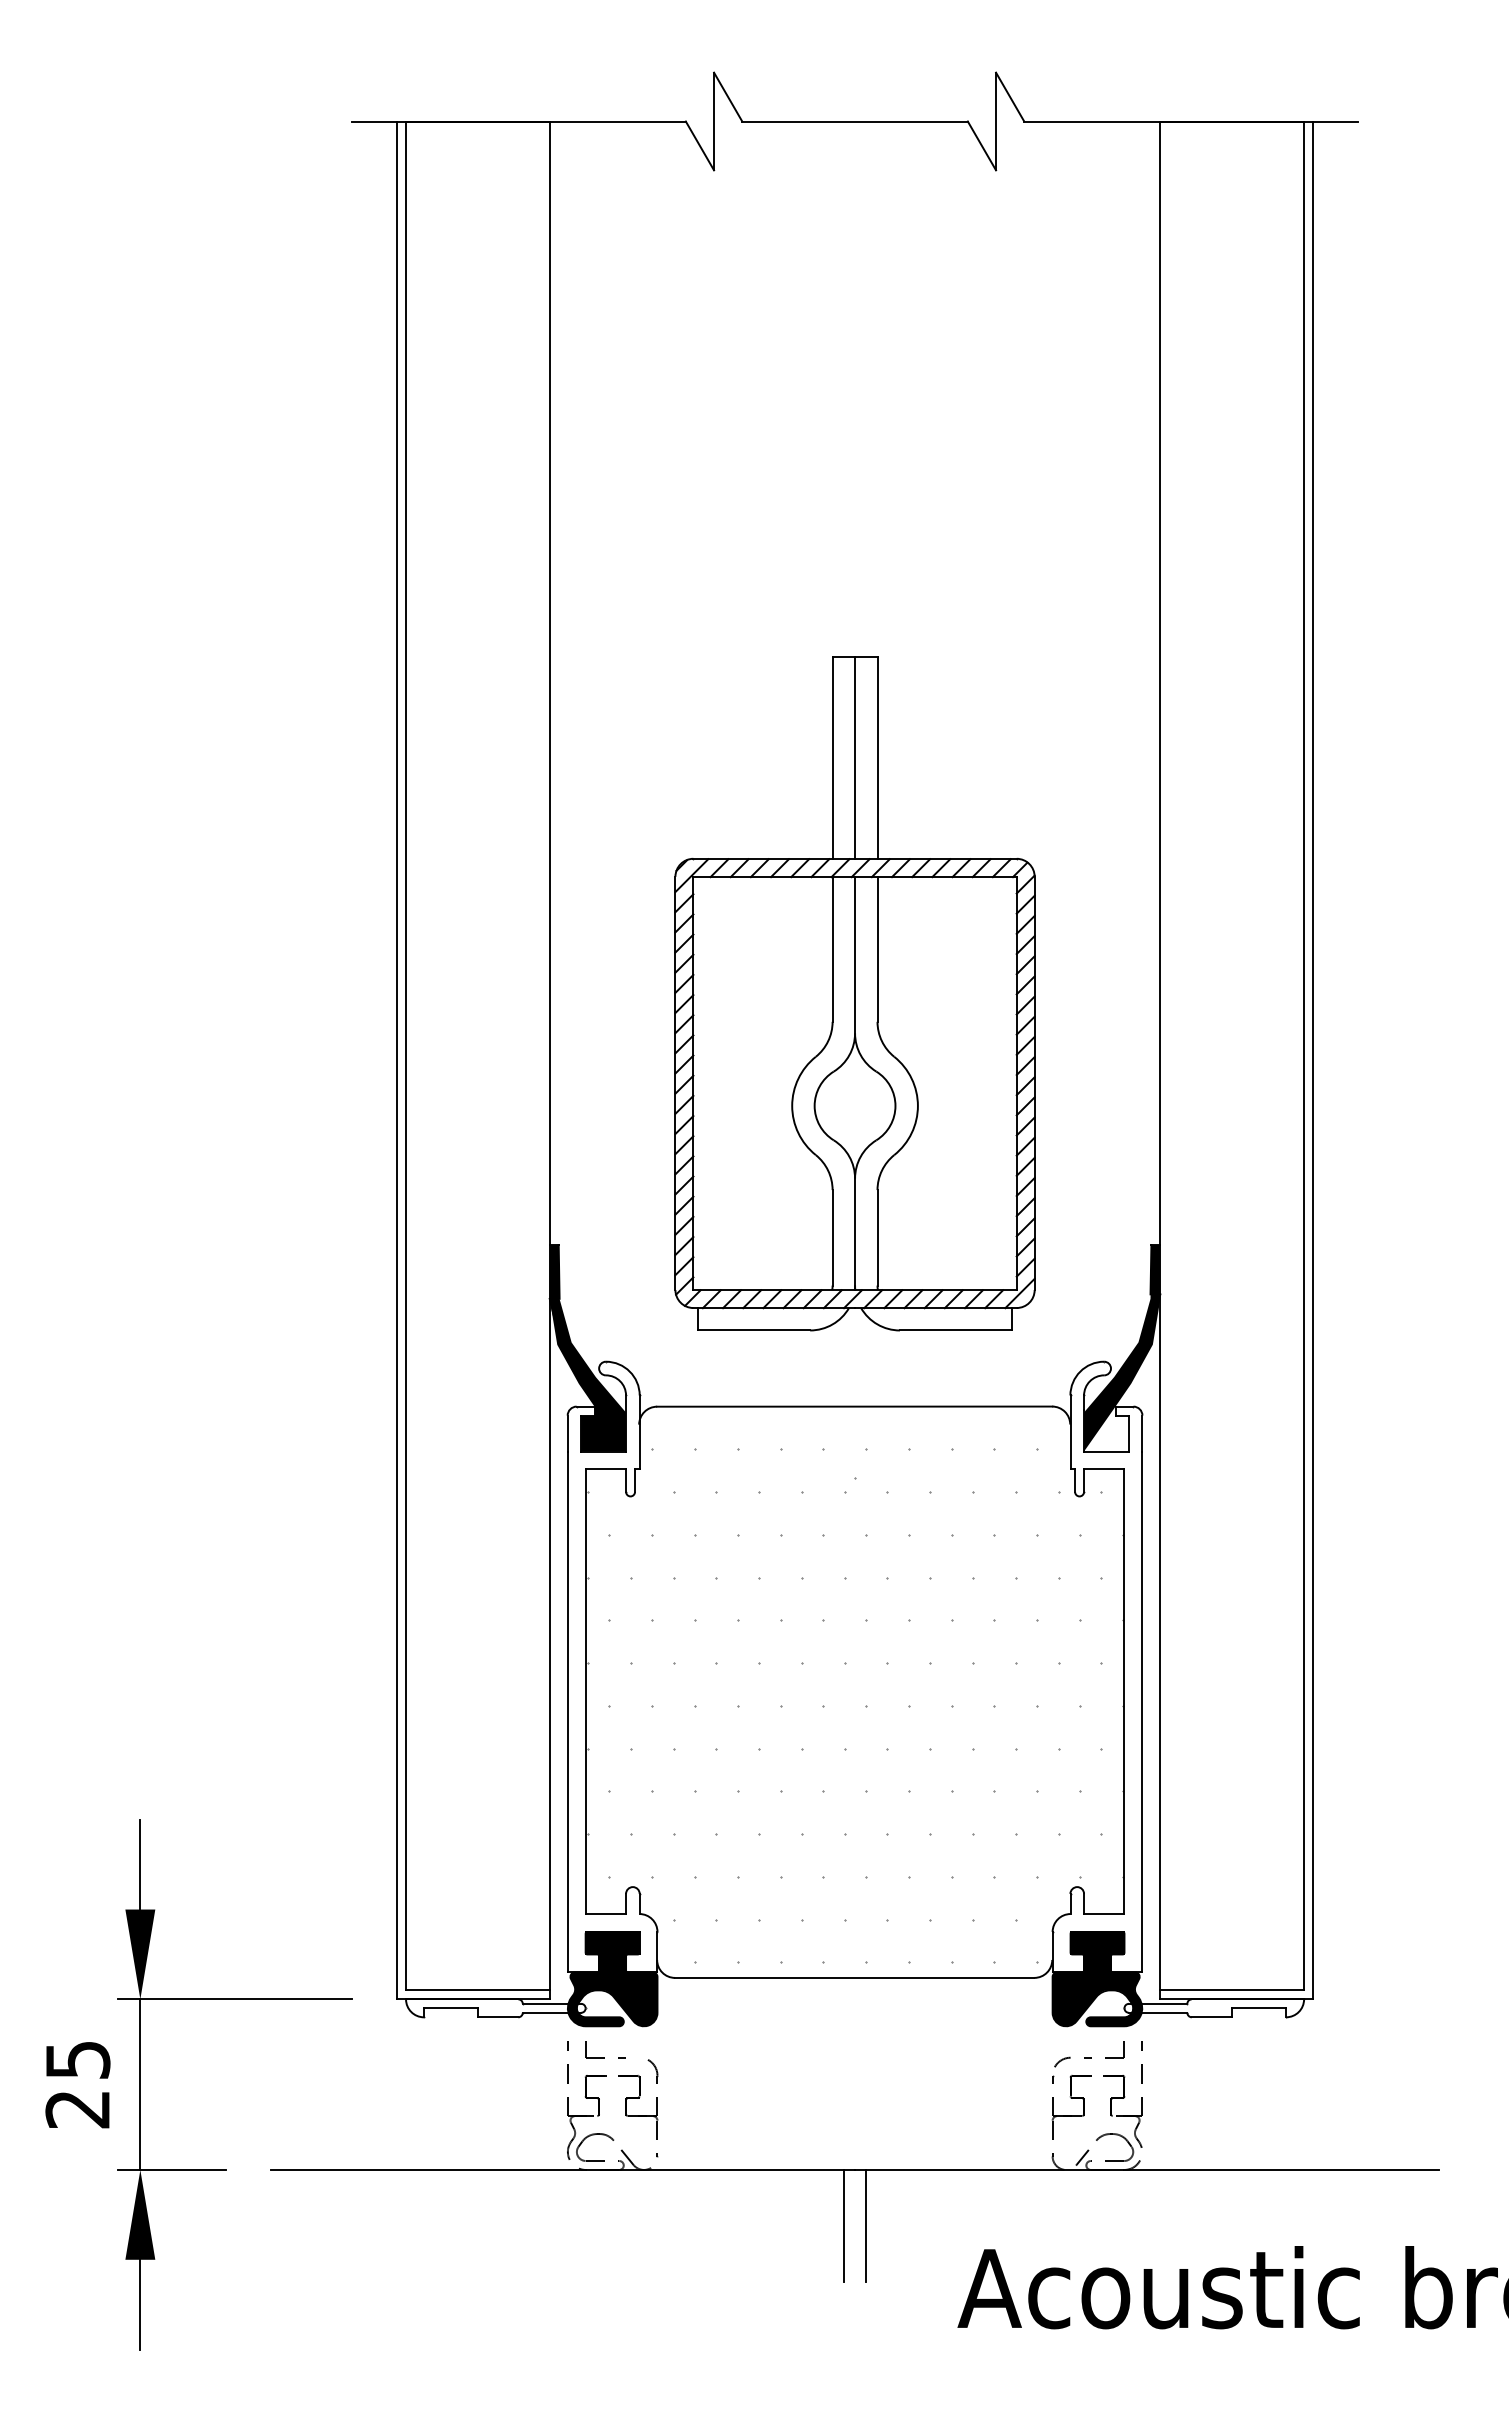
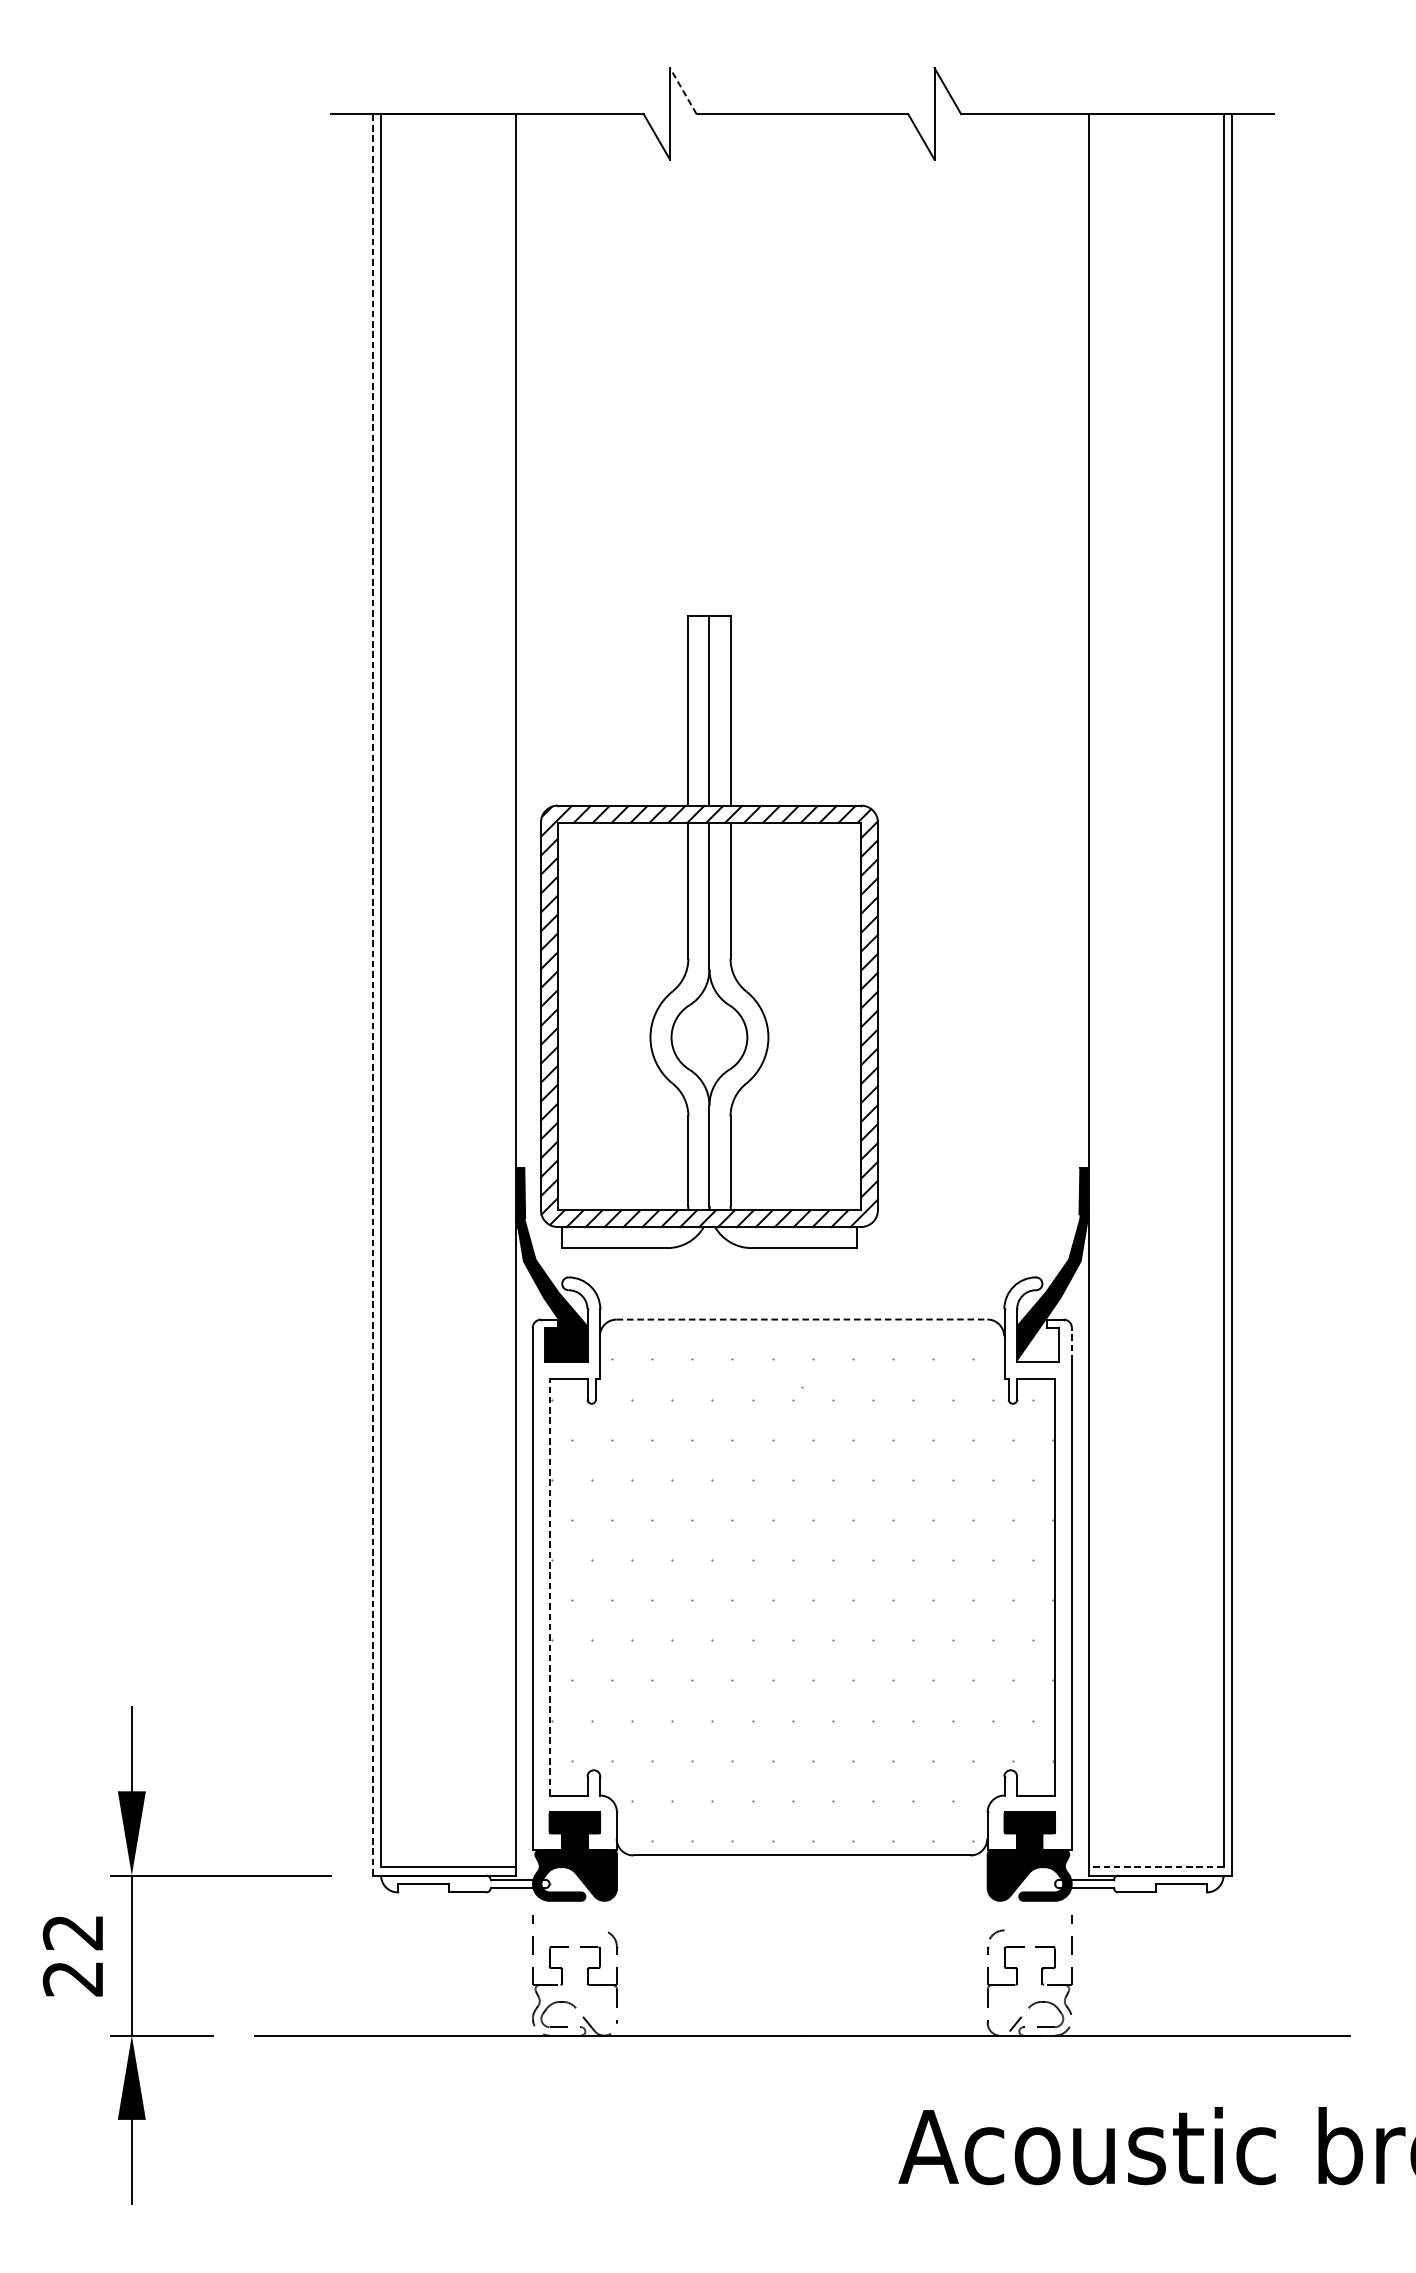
line: (727, 96) -> (682, 90), solid -> dashed
part: (854, 993) -> (708, 931), moved
line: (397, 1060) -> (373, 994), solid -> dashed
line: (854, 1406) -> (801, 1319), solid -> dashed
line: (1142, 1433) -> (1071, 1344), solid -> dashed
line: (585, 1691) -> (549, 1586), solid -> dashed
line: (1232, 1990) -> (1156, 1867), solid -> dashed
part: (604, 2057) -> (567, 1930), removed
part: (1105, 2057) -> (1037, 1930), removed
text: (77, 2060) -> (72, 1932), 25 -> 22
line: (843, 2225) -> (791, 2087), removed
line: (866, 2225) -> (813, 2087), removed

